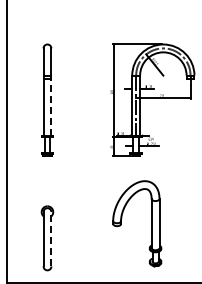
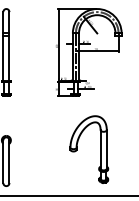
line: (51, 107) -> (9, 58), dashed -> solid
part: (151, 223) -> (100, 149), moved
line: (51, 238) -> (9, 161), dashed -> solid

